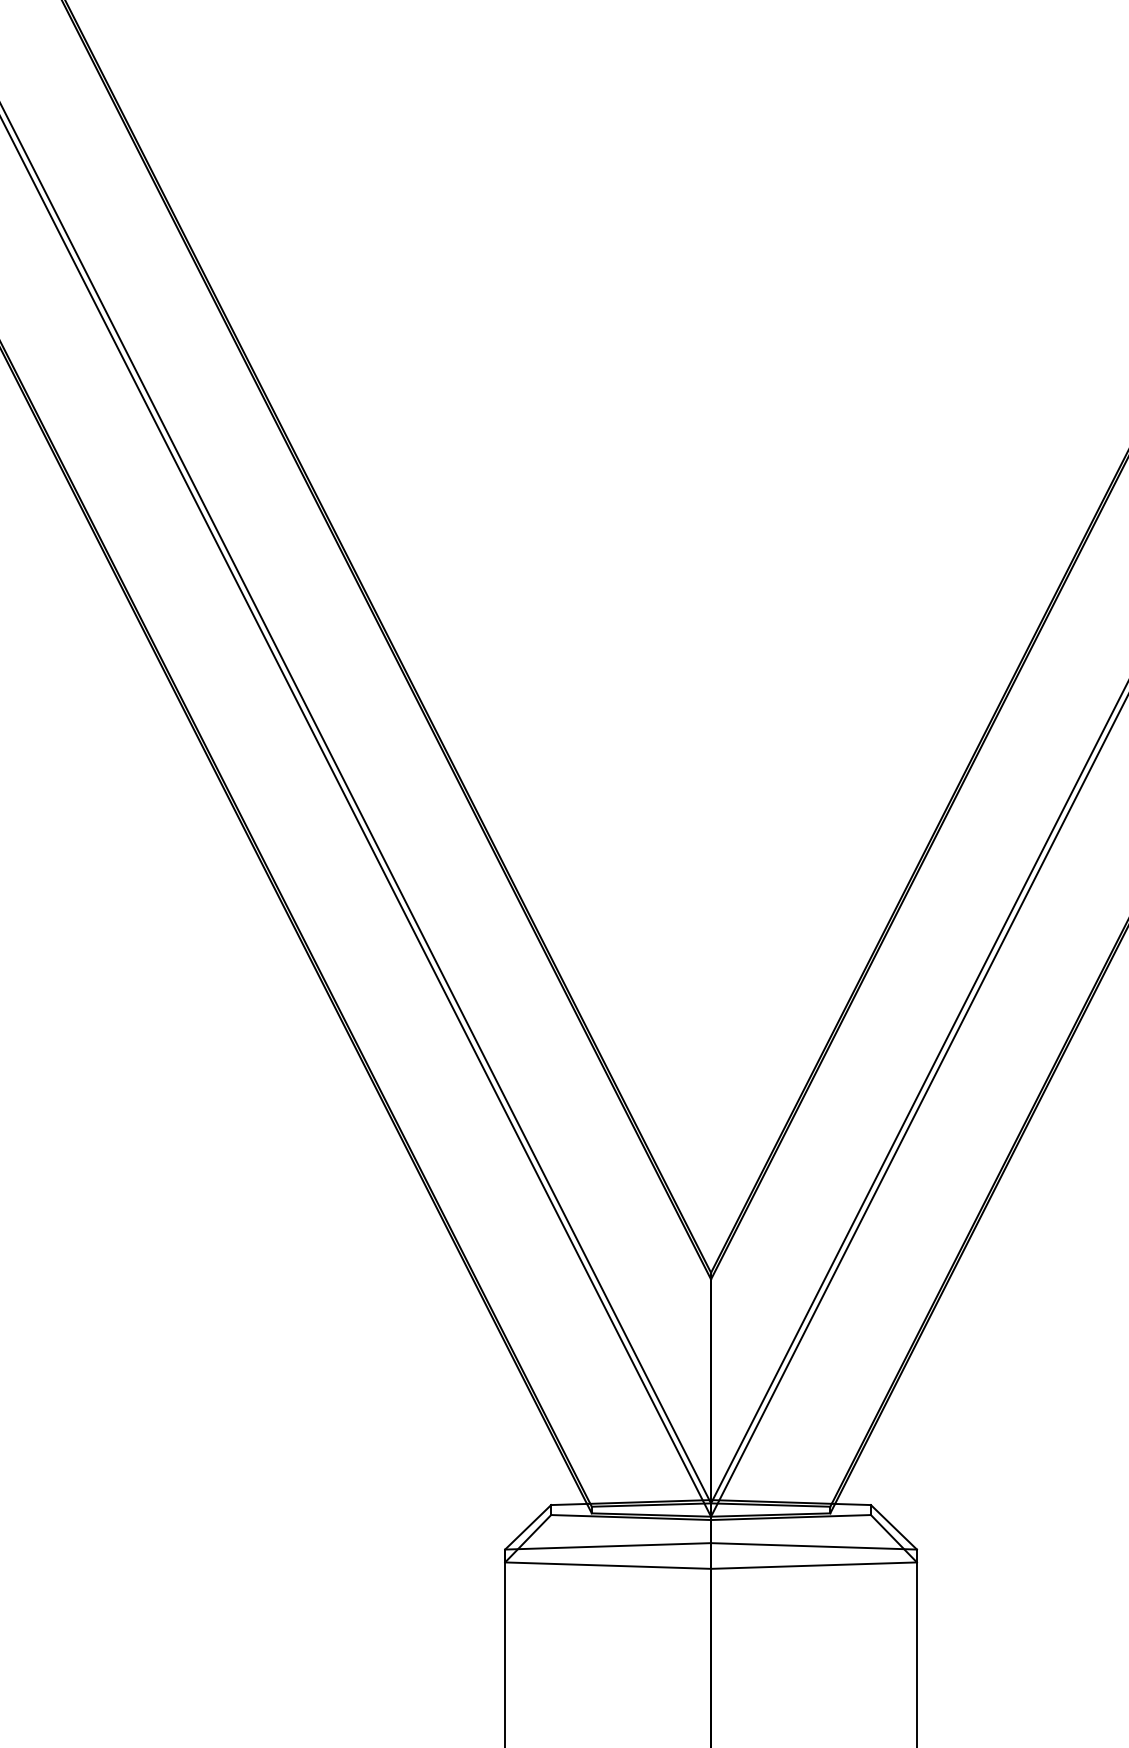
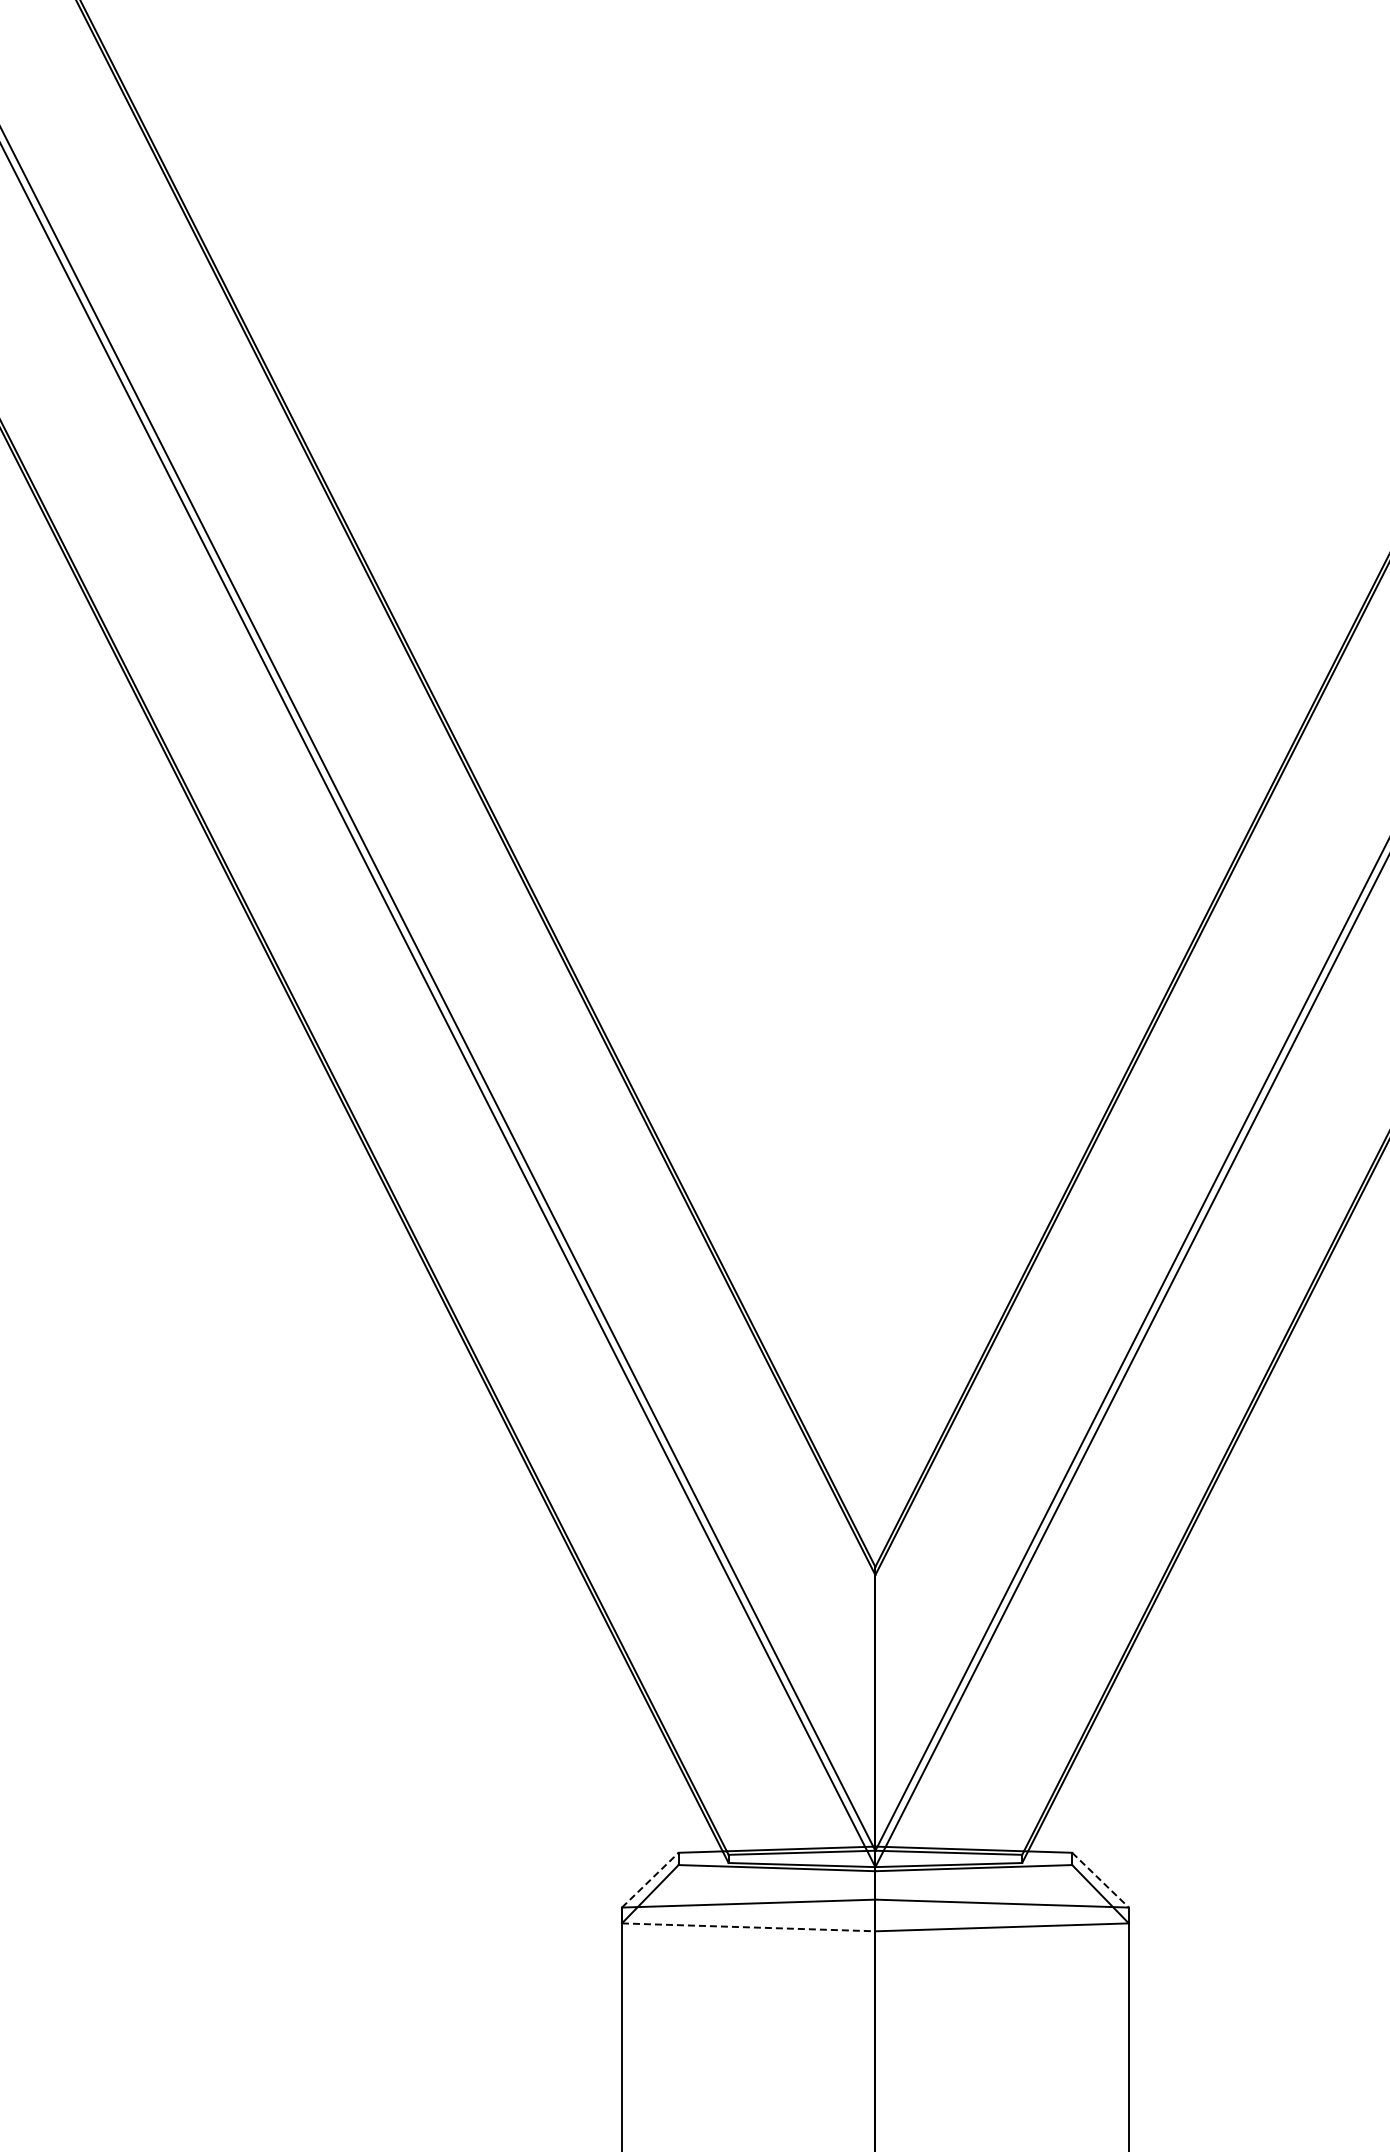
line: (528, 1526) -> (650, 1879), solid -> dashed
line: (893, 1527) -> (1100, 1880), solid -> dashed
line: (607, 1565) -> (748, 1927), solid -> dashed

